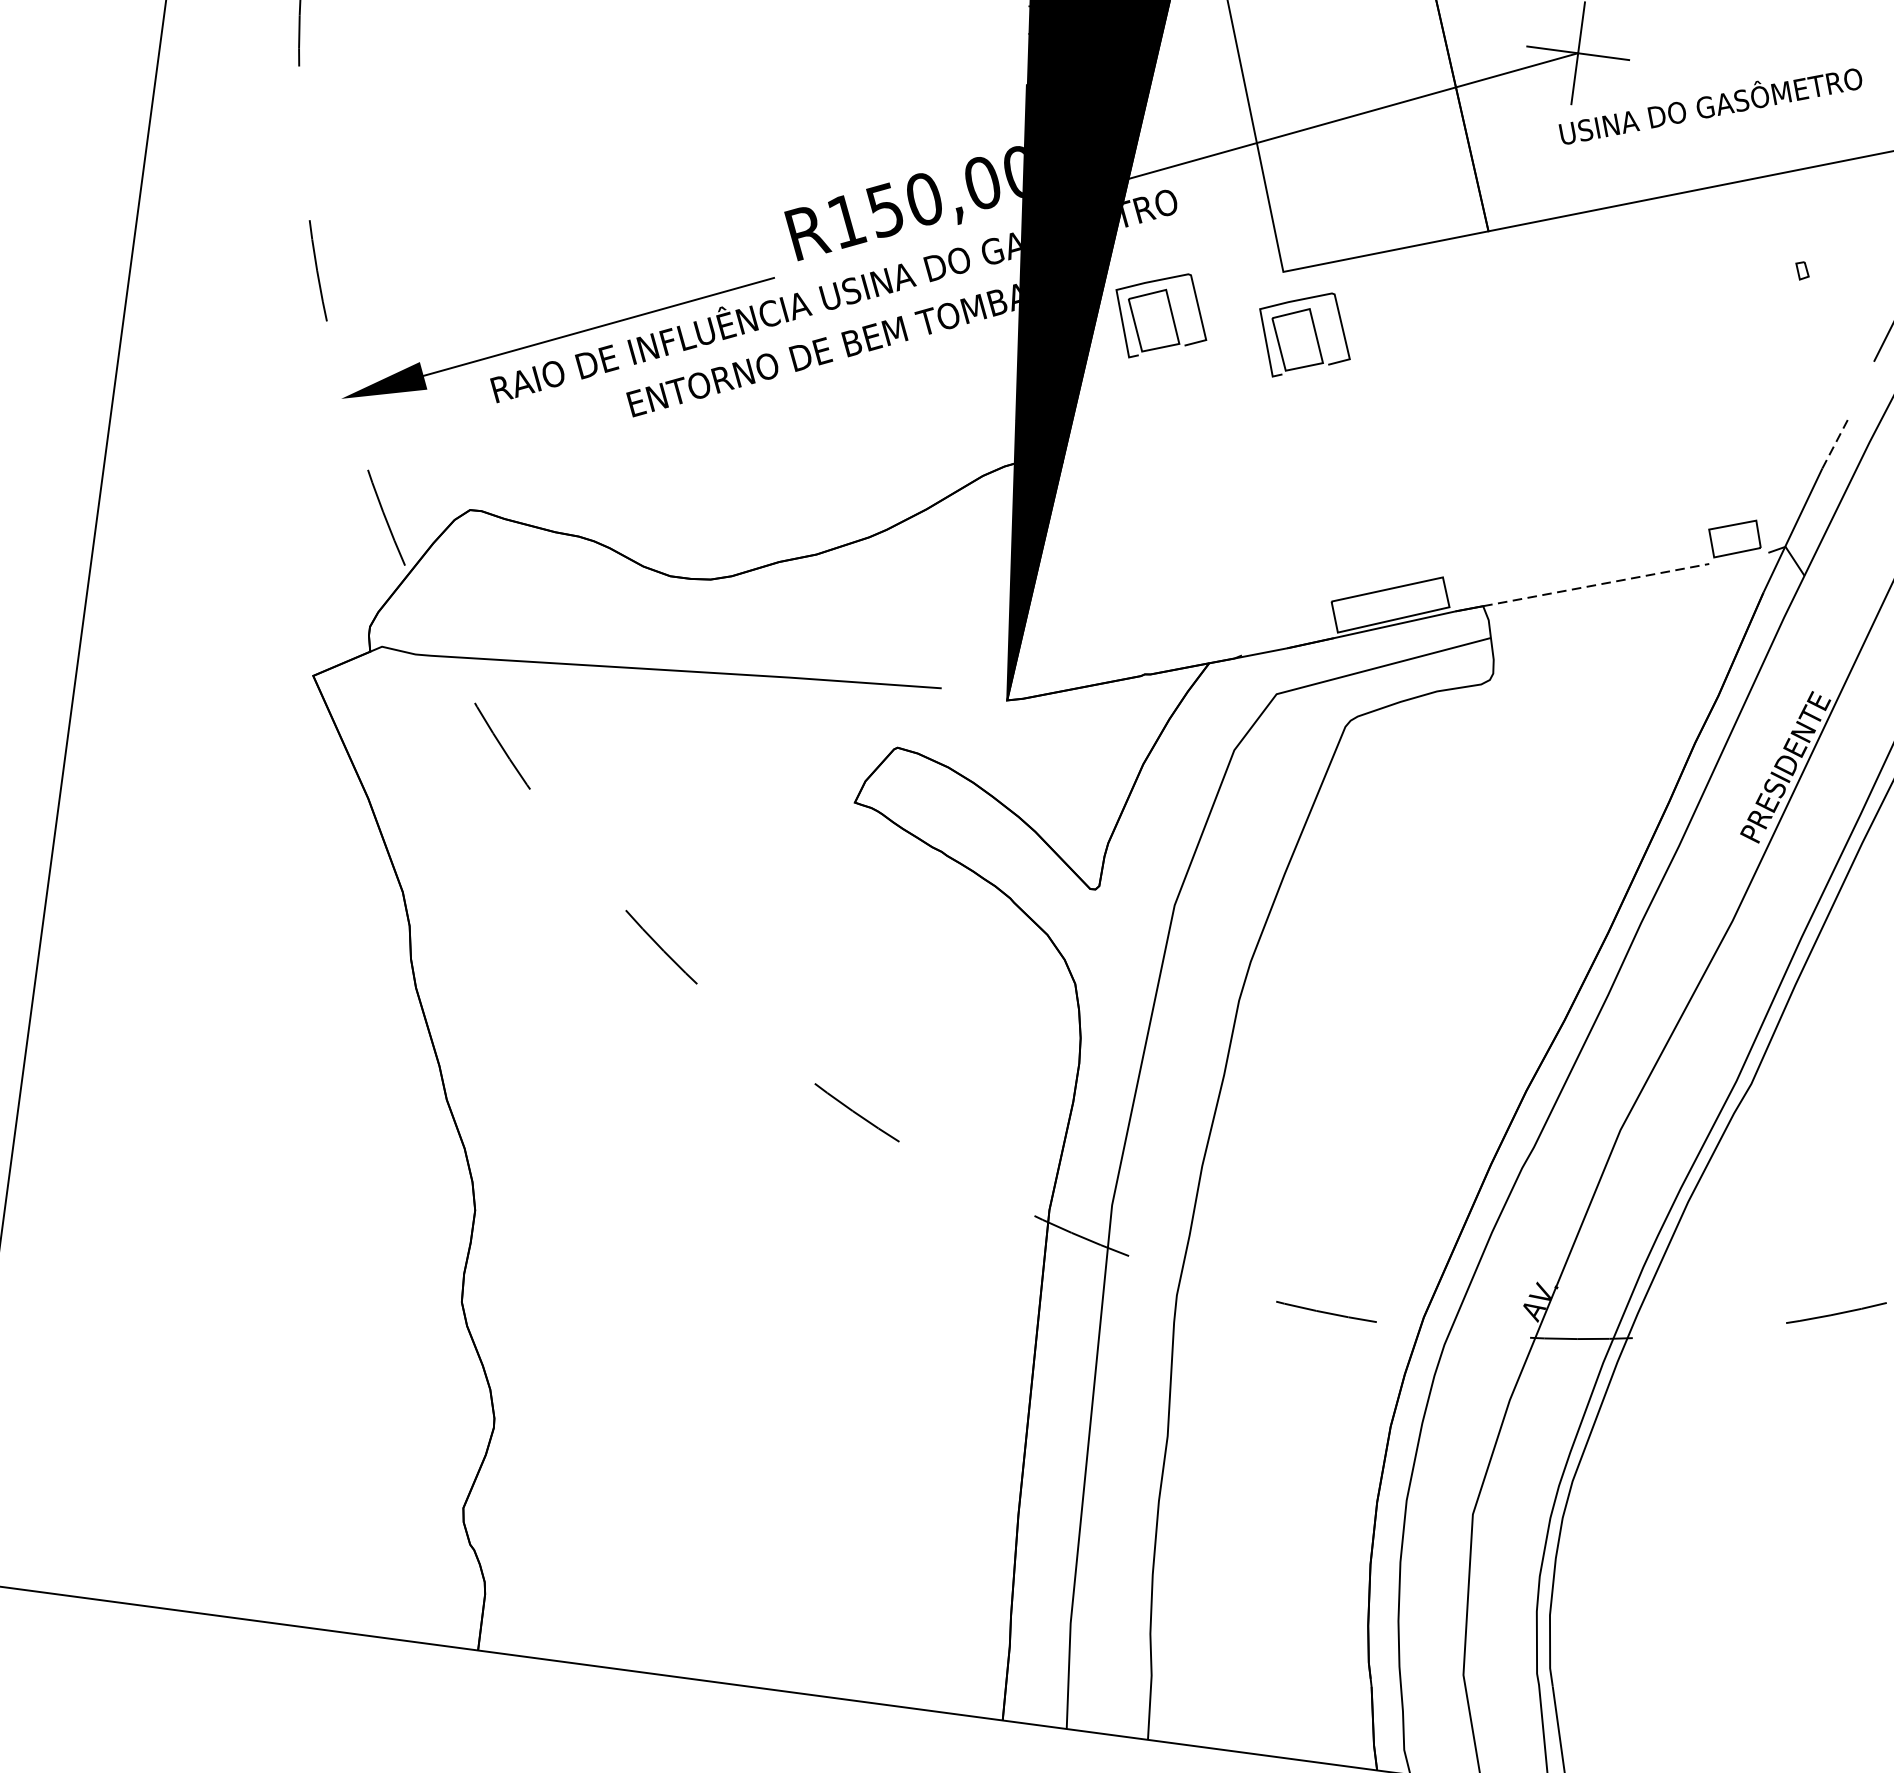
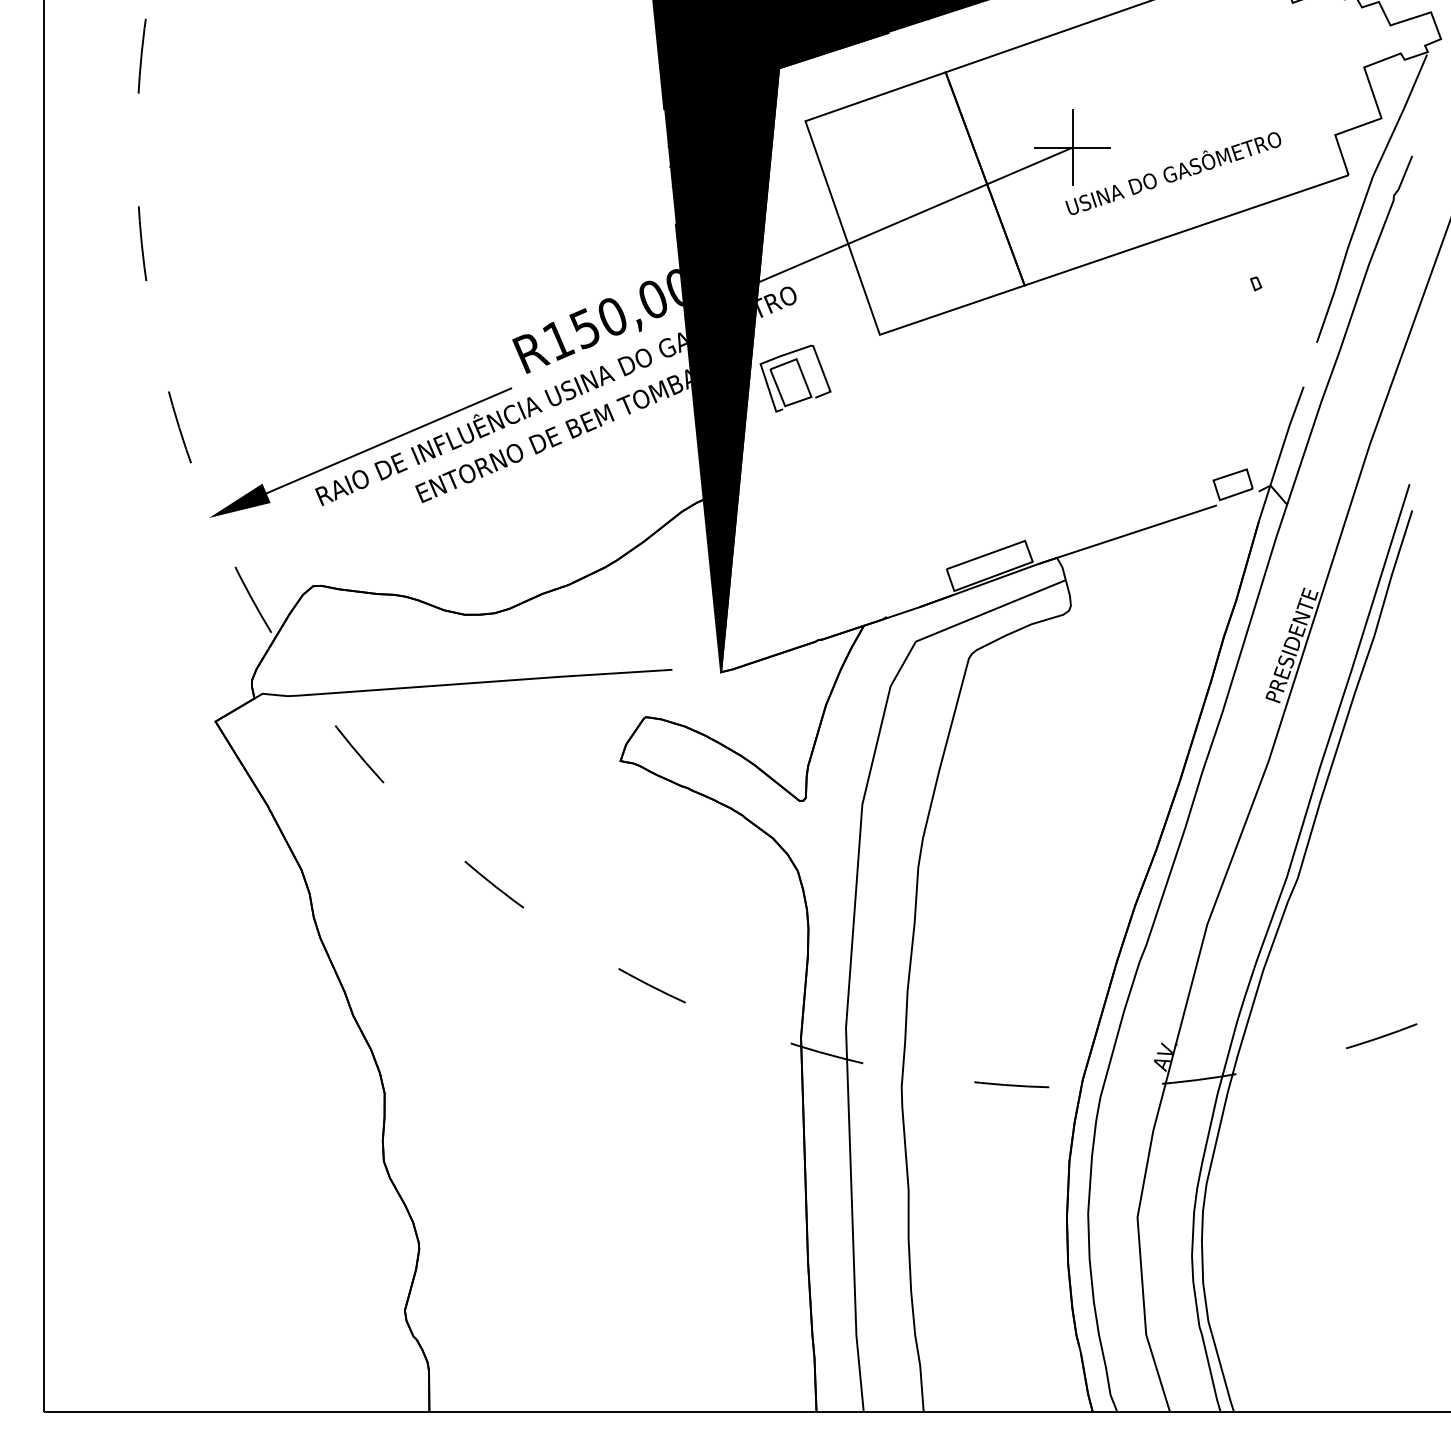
part: (1304, 335) -> (901, 378), removed
line: (1835, 443) -> (1296, 405), dashed -> solid
line: (1596, 585) -> (1137, 531), dashed -> solid

